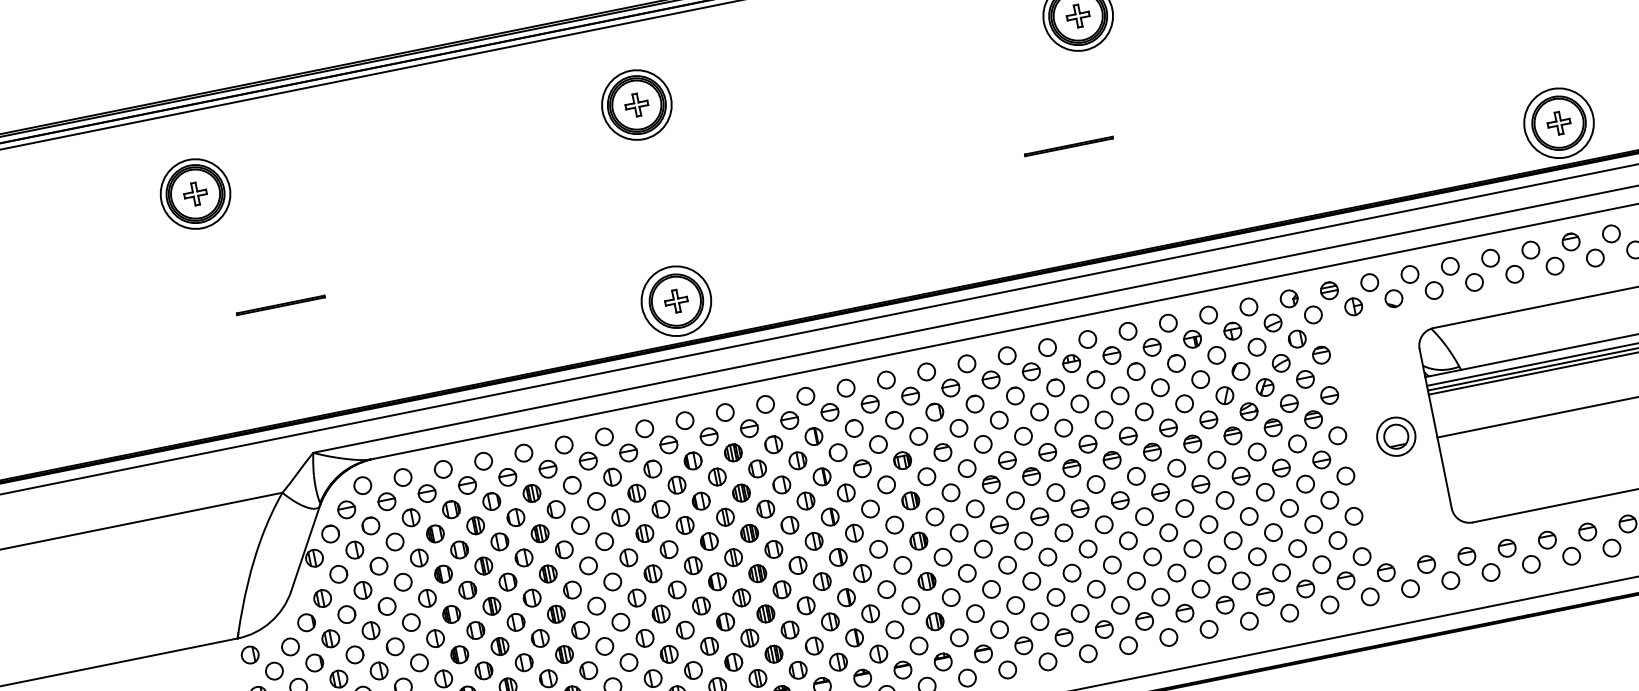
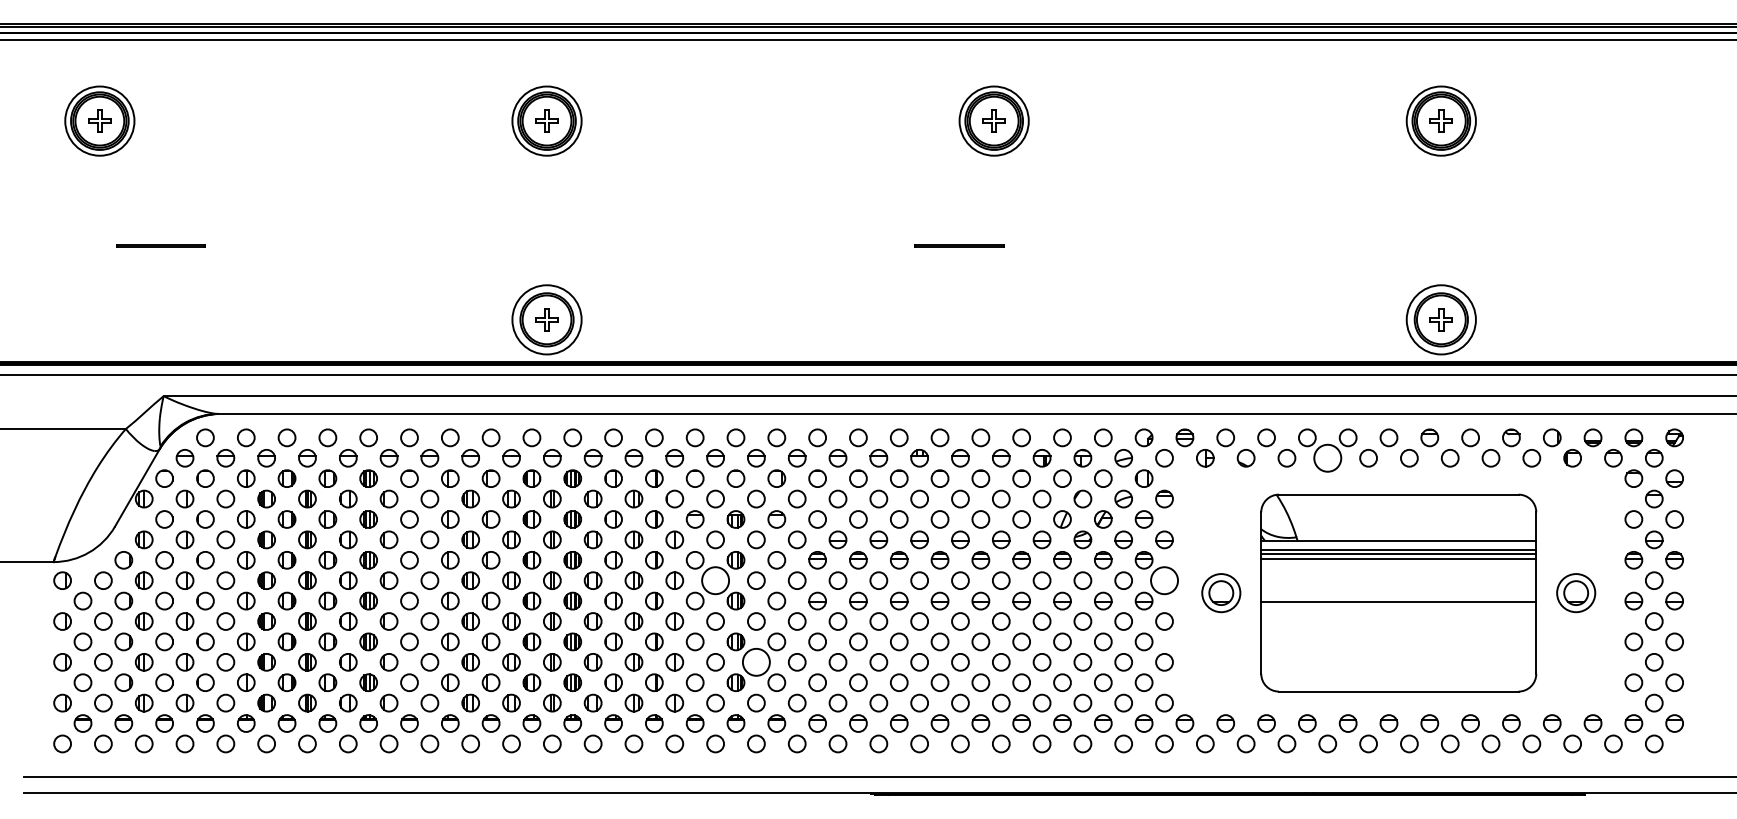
circle: (1474, 281) -> (1327, 457), size x1.6
circle: (1337, 435) -> (1164, 580), size x1.6
circle: (894, 524) -> (715, 580), size x1.6
circle: (950, 596) -> (755, 661), size x1.6

